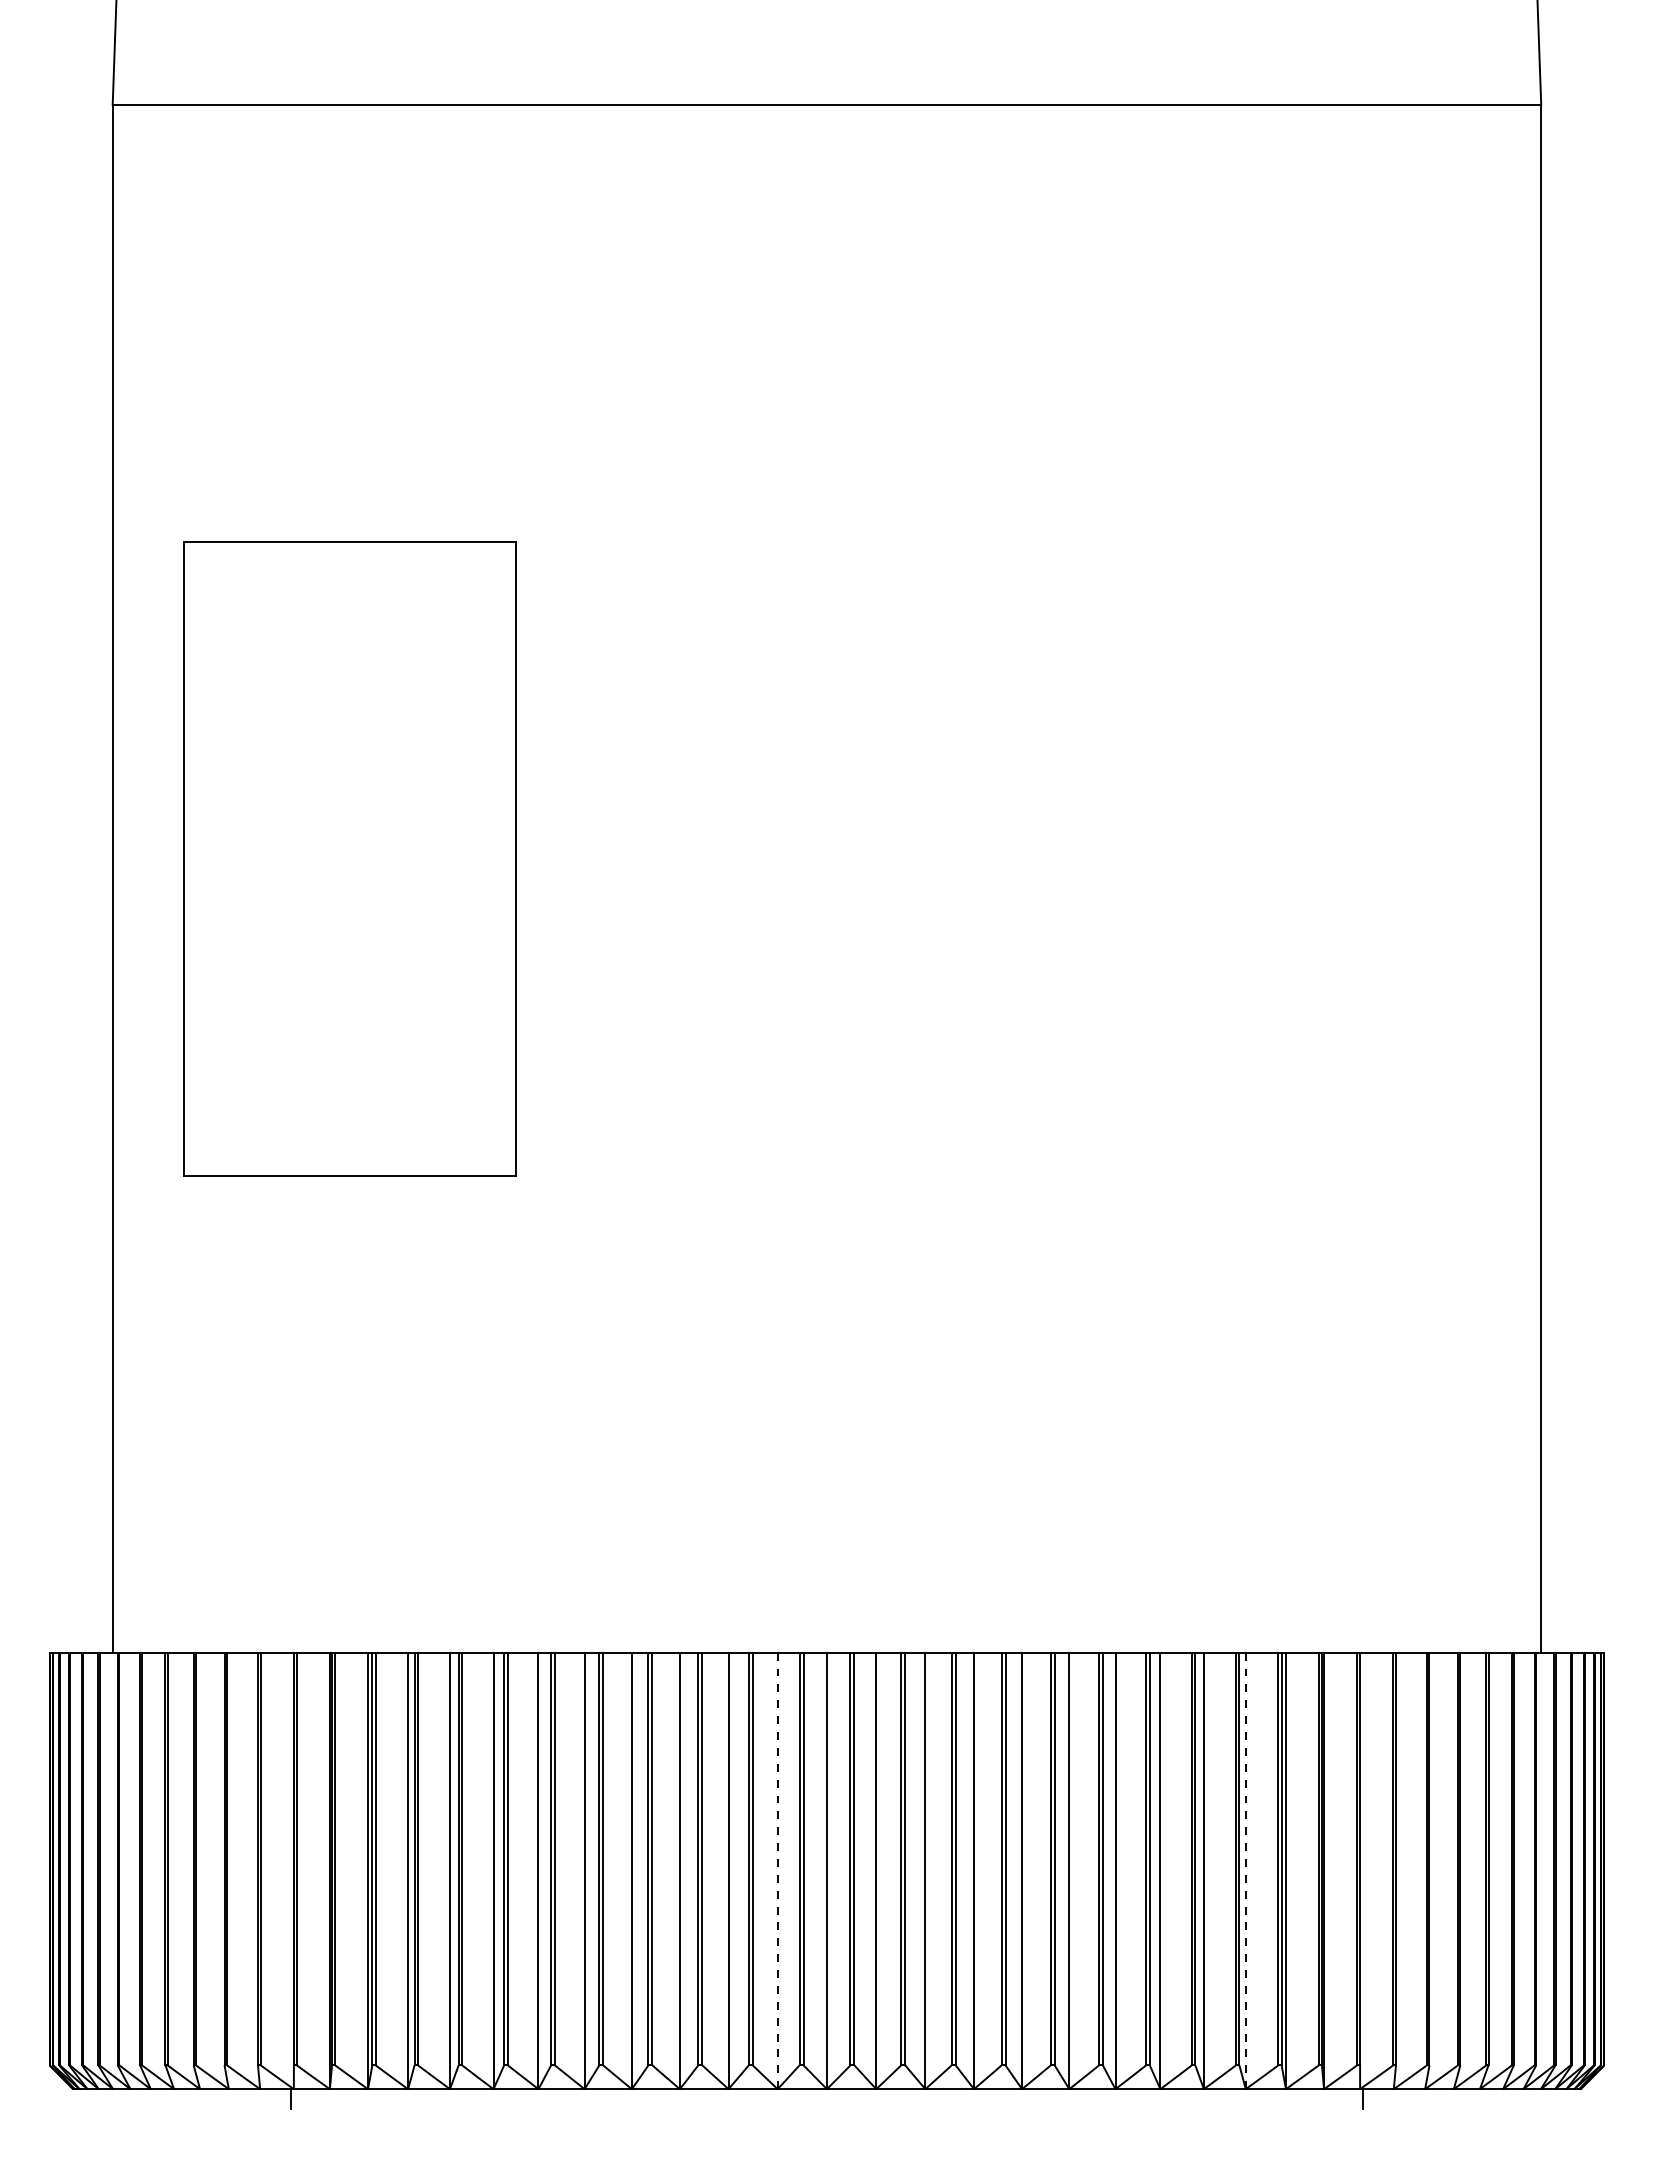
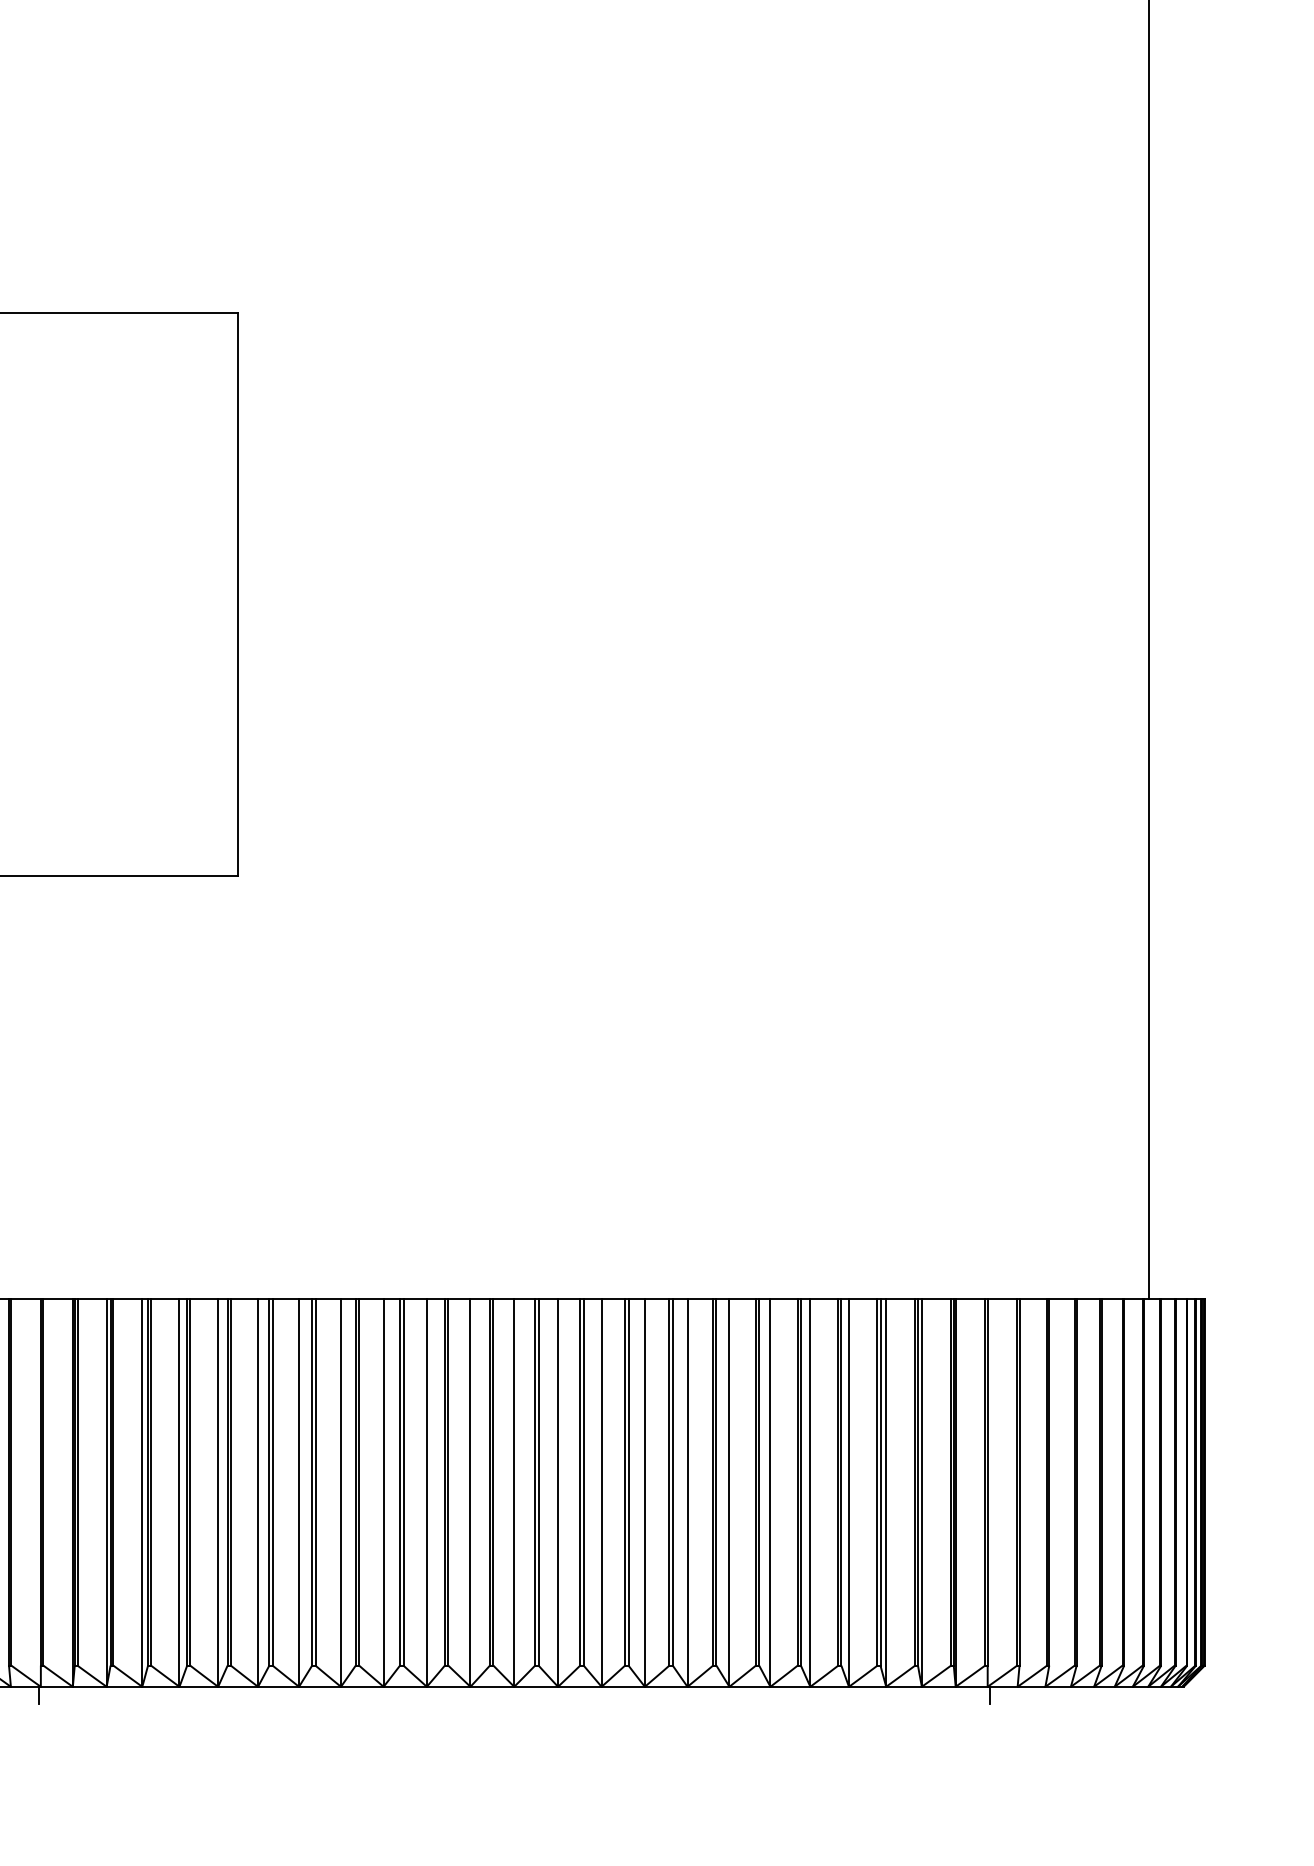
line: (777, 1870) -> (470, 1492), dashed -> solid
line: (1245, 1870) -> (885, 1492), dashed -> solid

